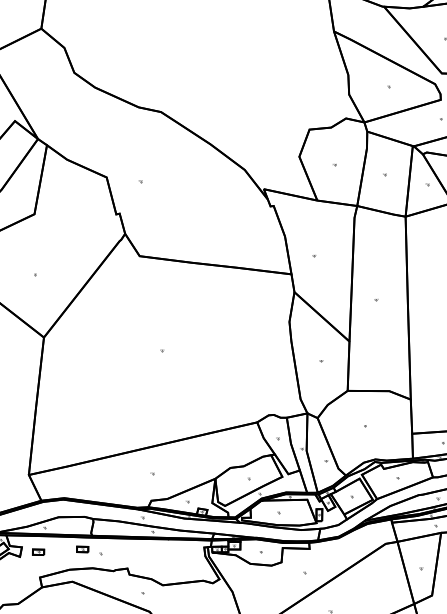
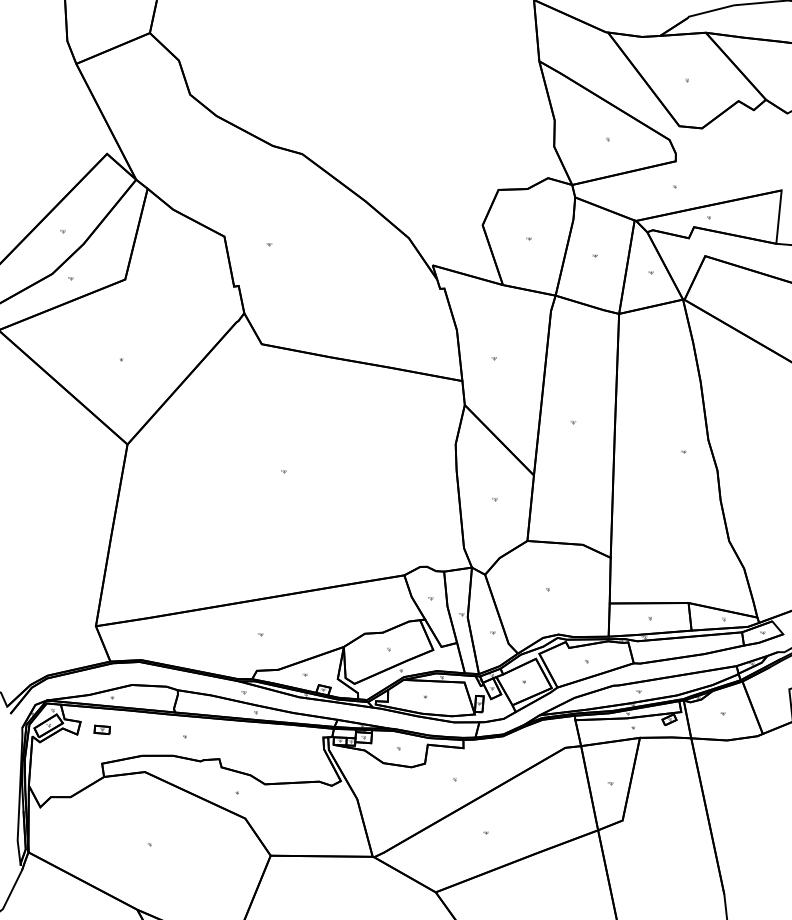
part: (82, 549) -> (160, 729), removed

